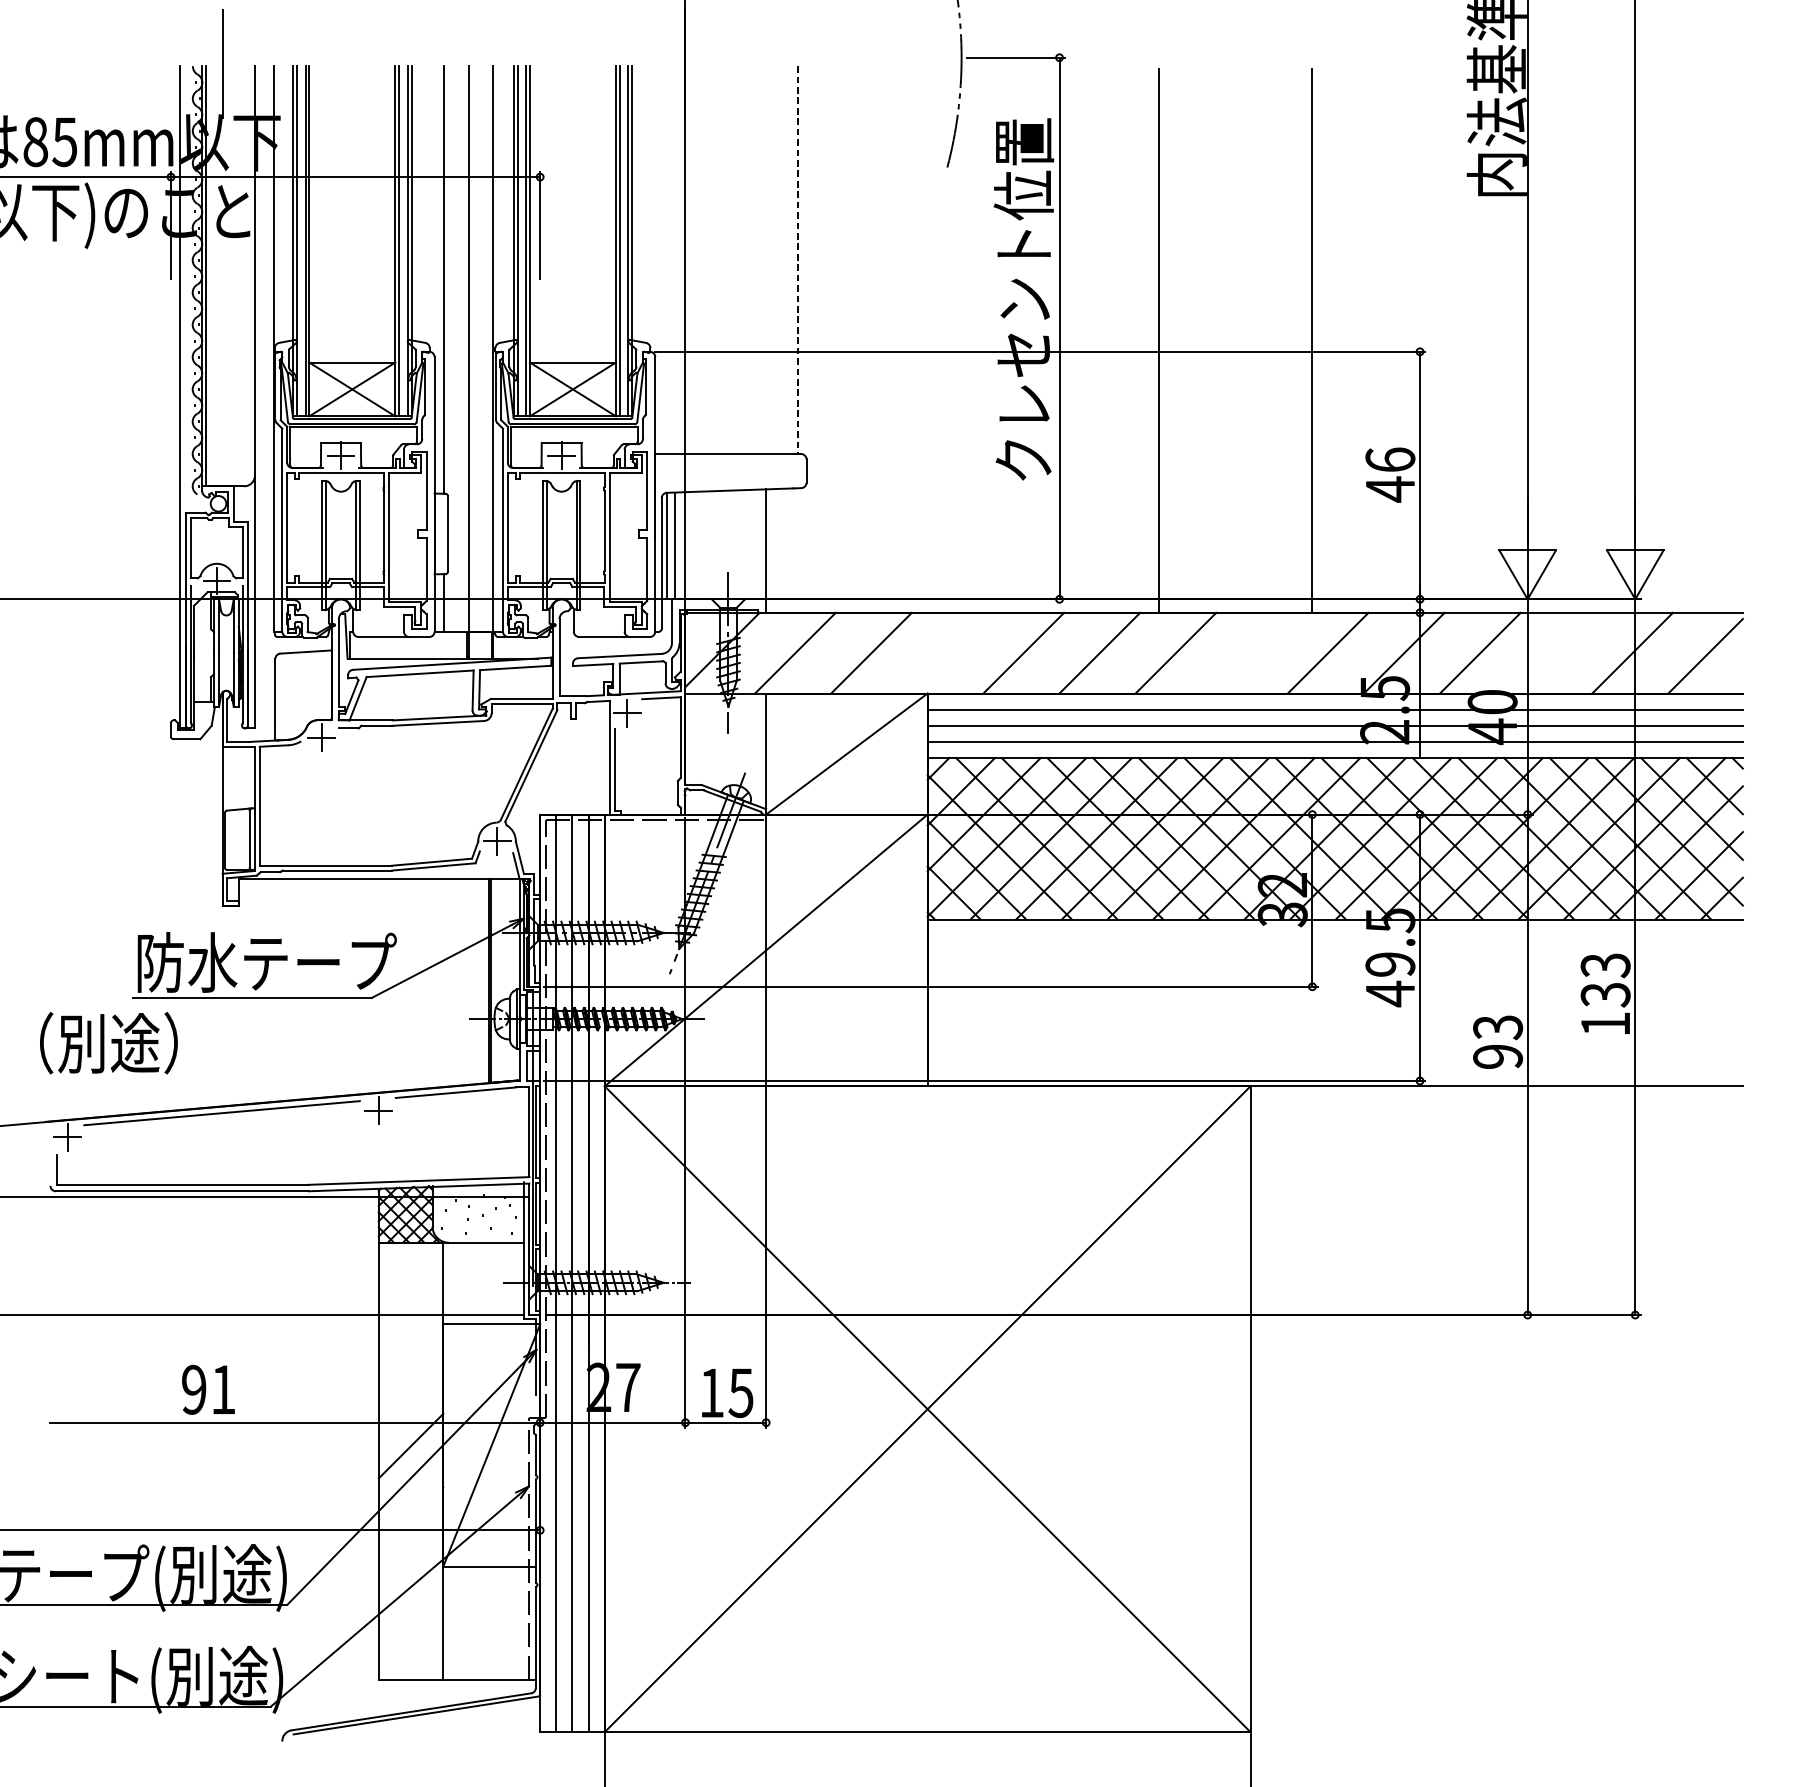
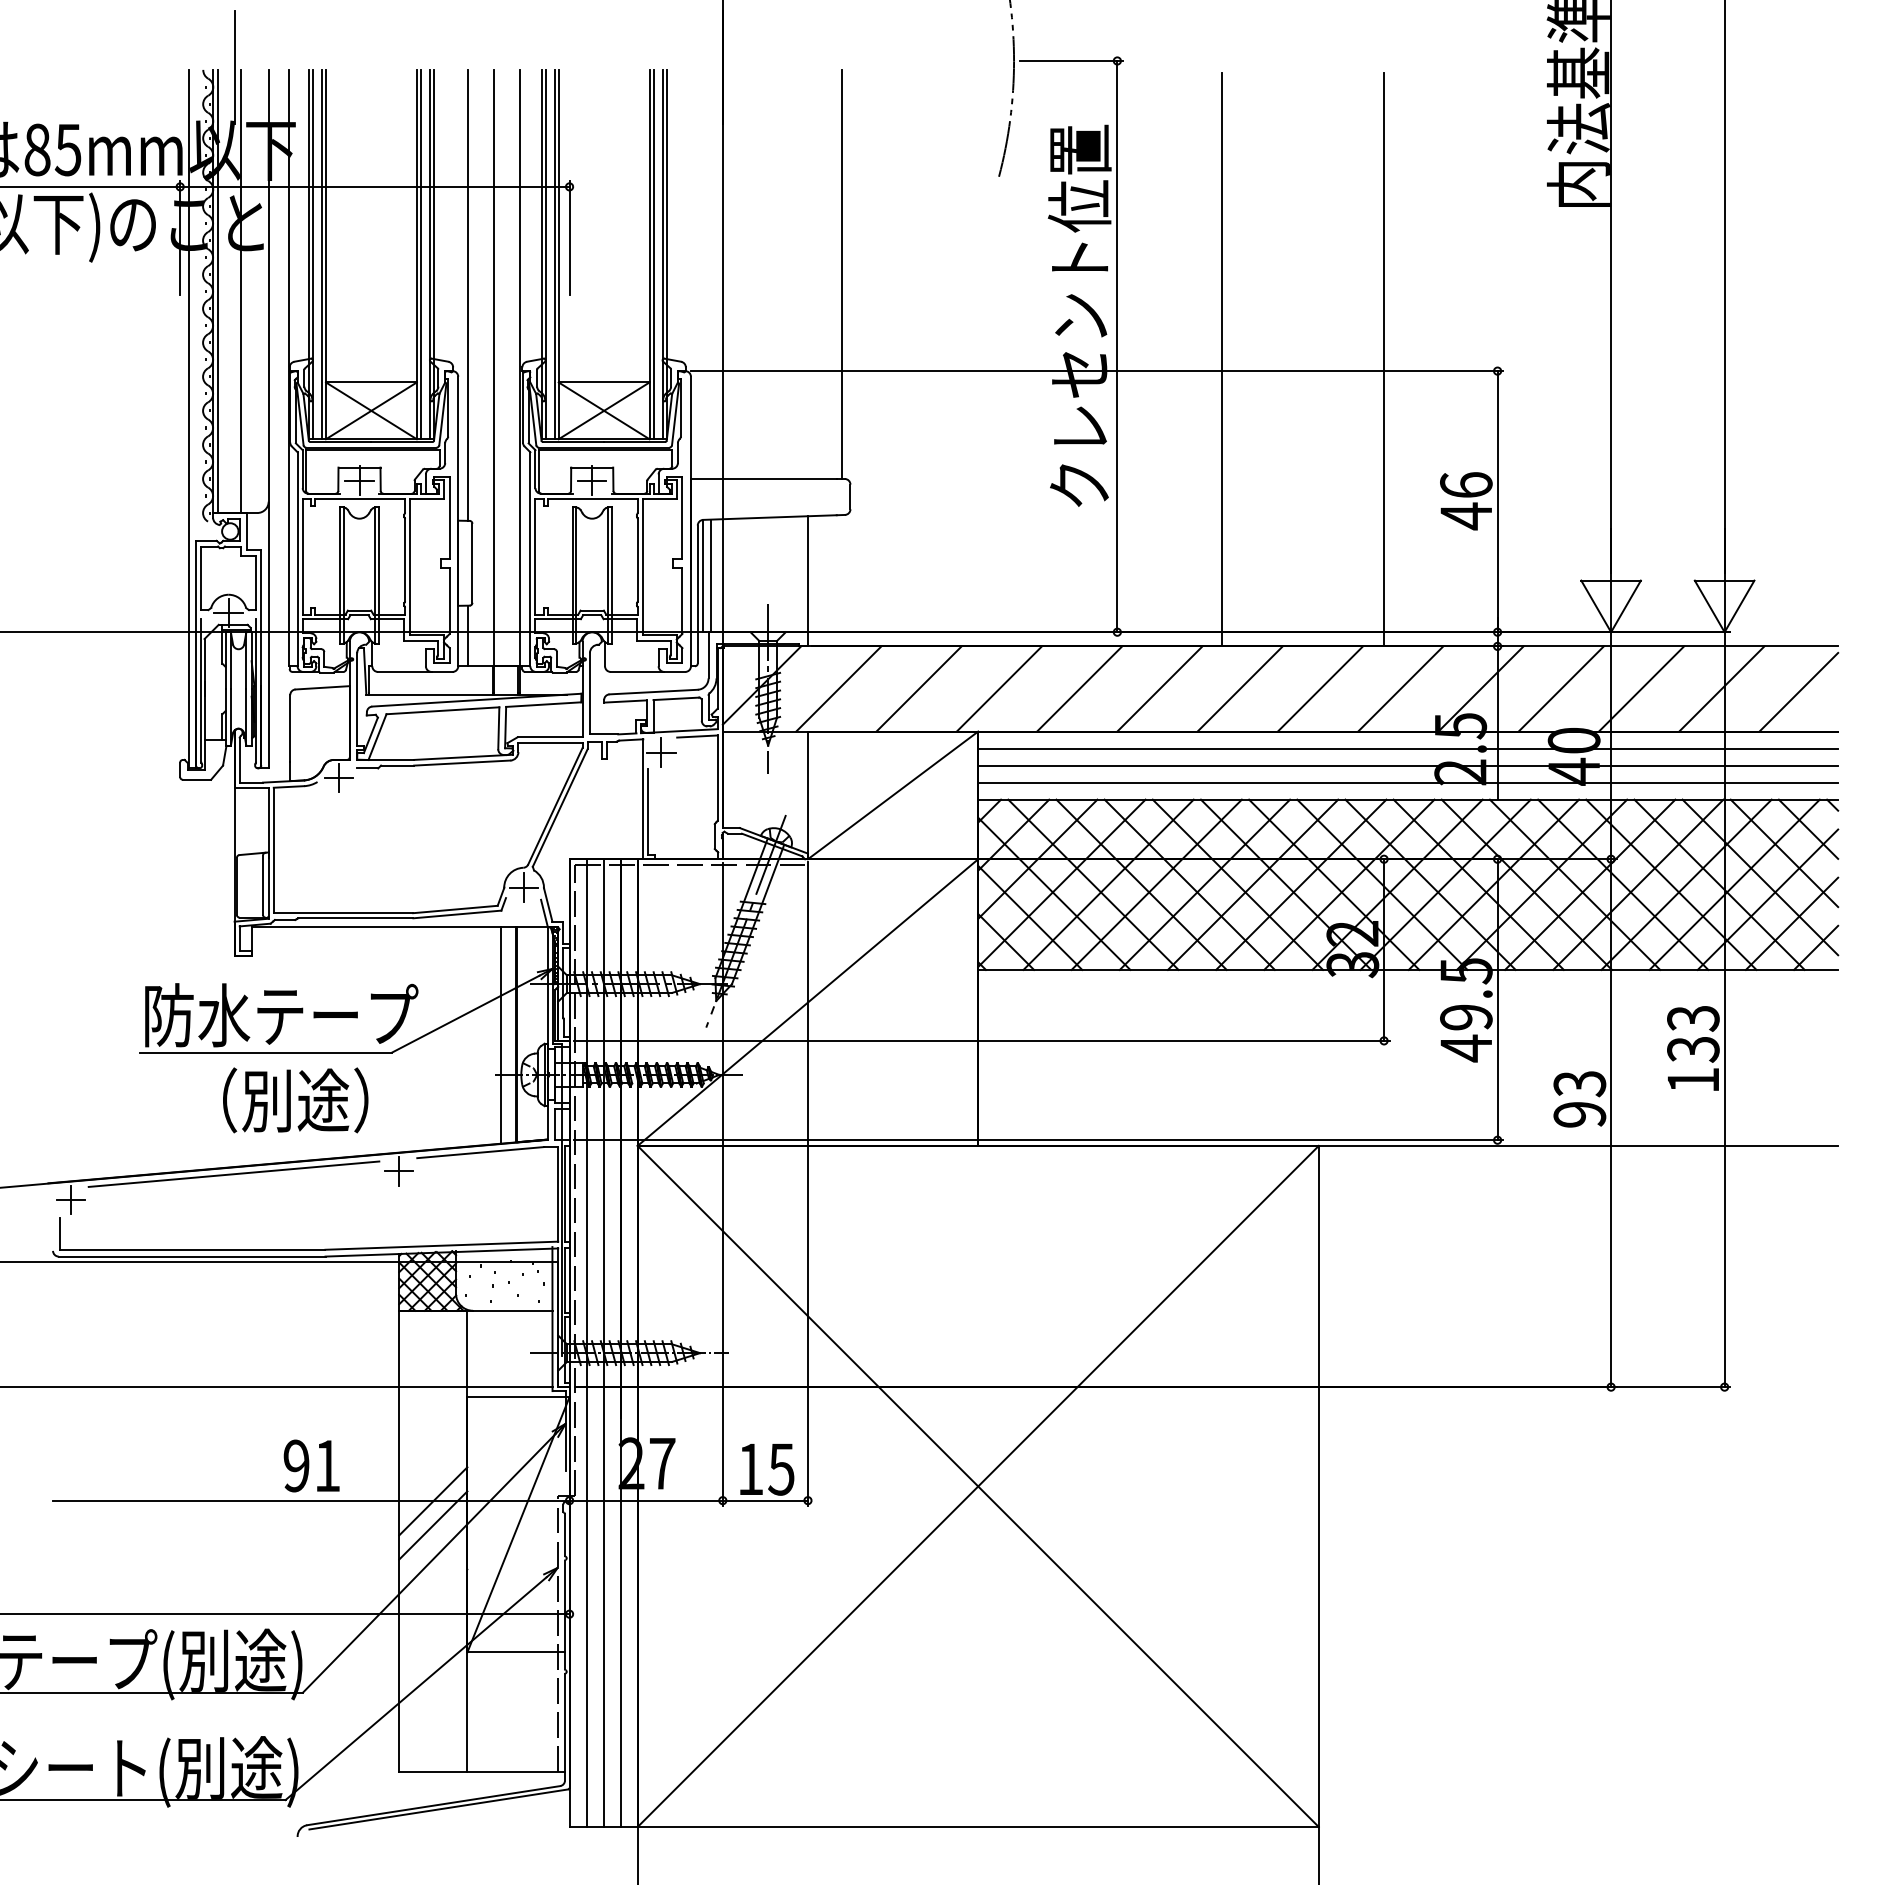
line: (798, 260) -> (841, 274), dashed -> solid
line: (229, 276) -> (241, 291), added
line: (946, 652) -> (998, 688), added
line: (1252, 652) -> (1320, 688), added
line: (1556, 652) -> (1641, 688), added
line: (475, 981) -> (501, 1035), added
text: (108, 1043) -> (295, 1100), moved
text: (208, 1389) -> (311, 1465), moved
line: (411, 1423) -> (433, 1501), added

